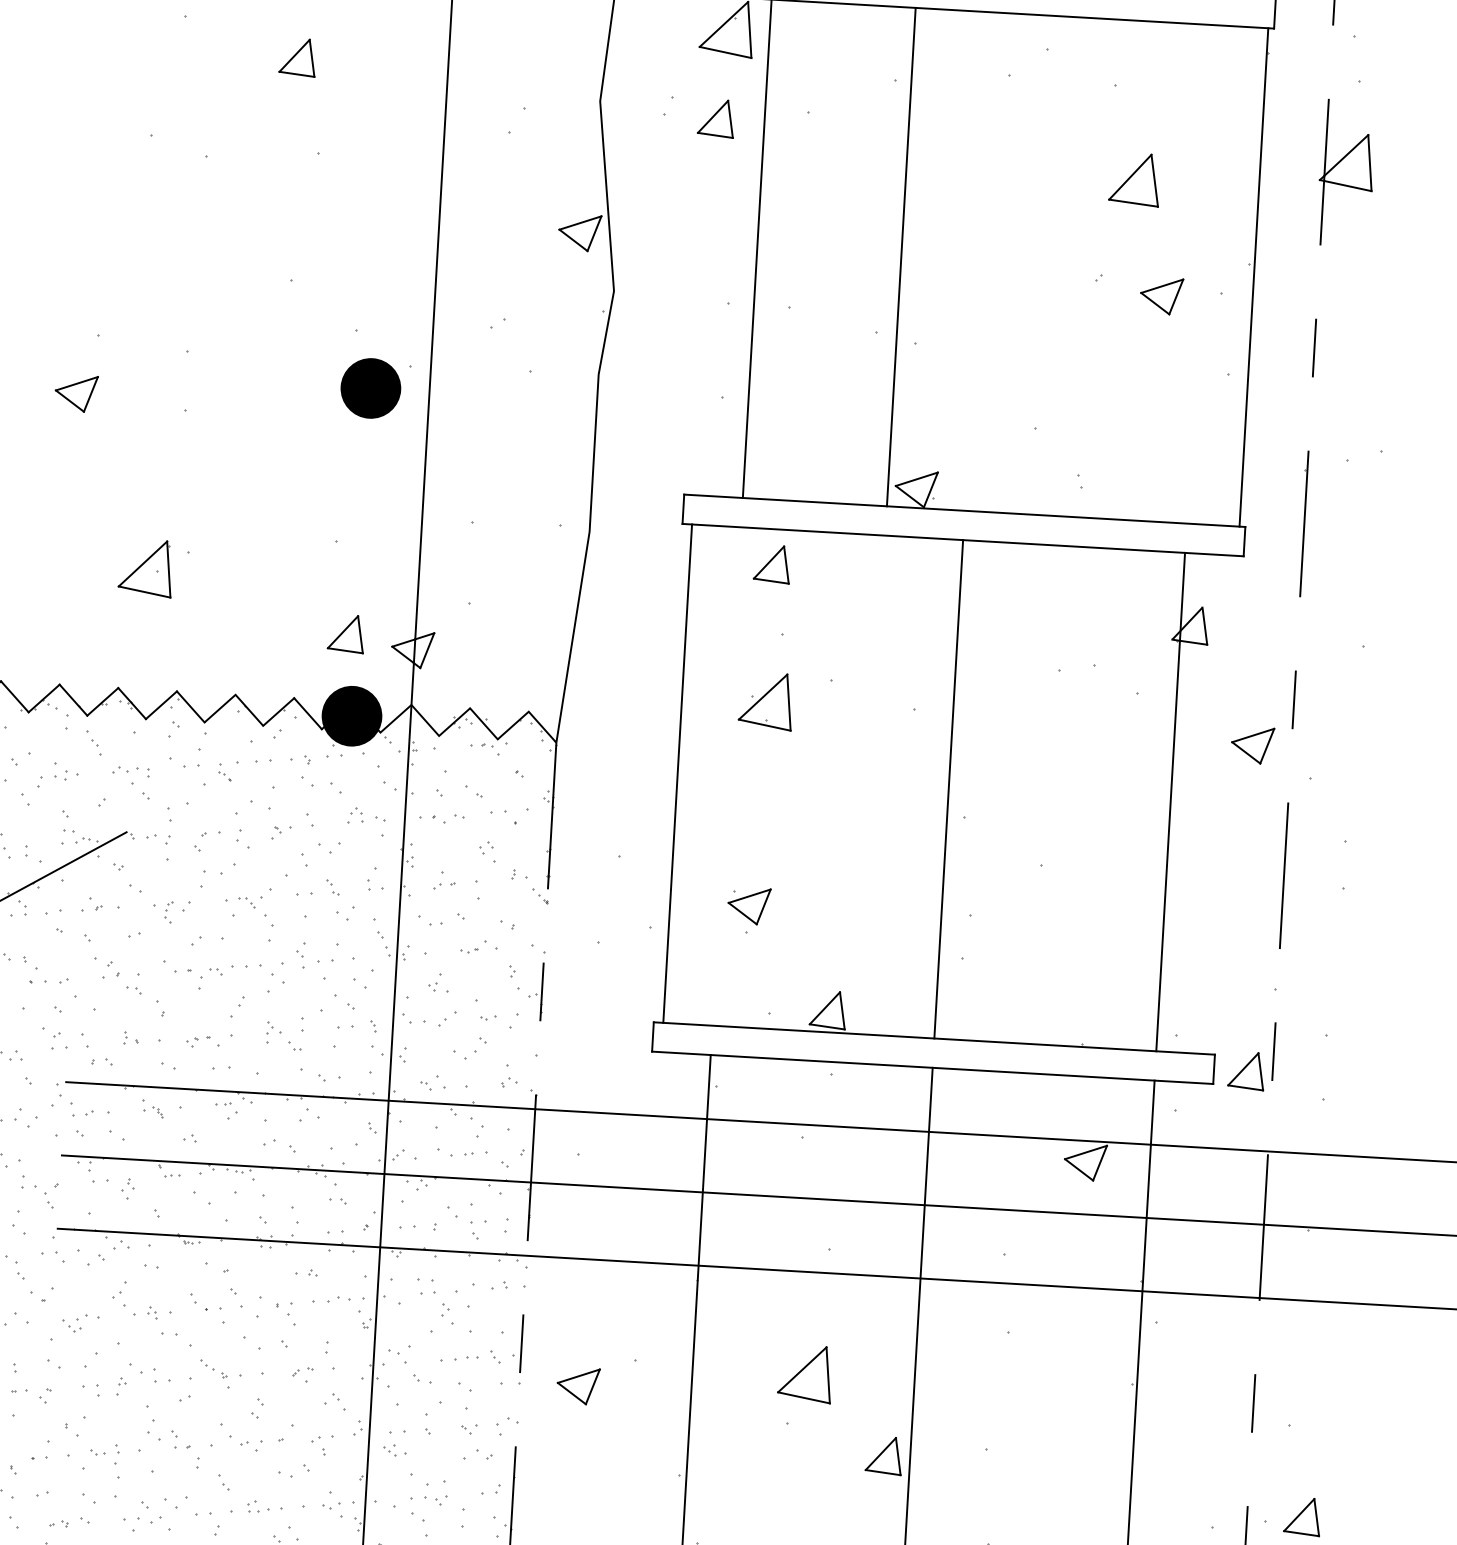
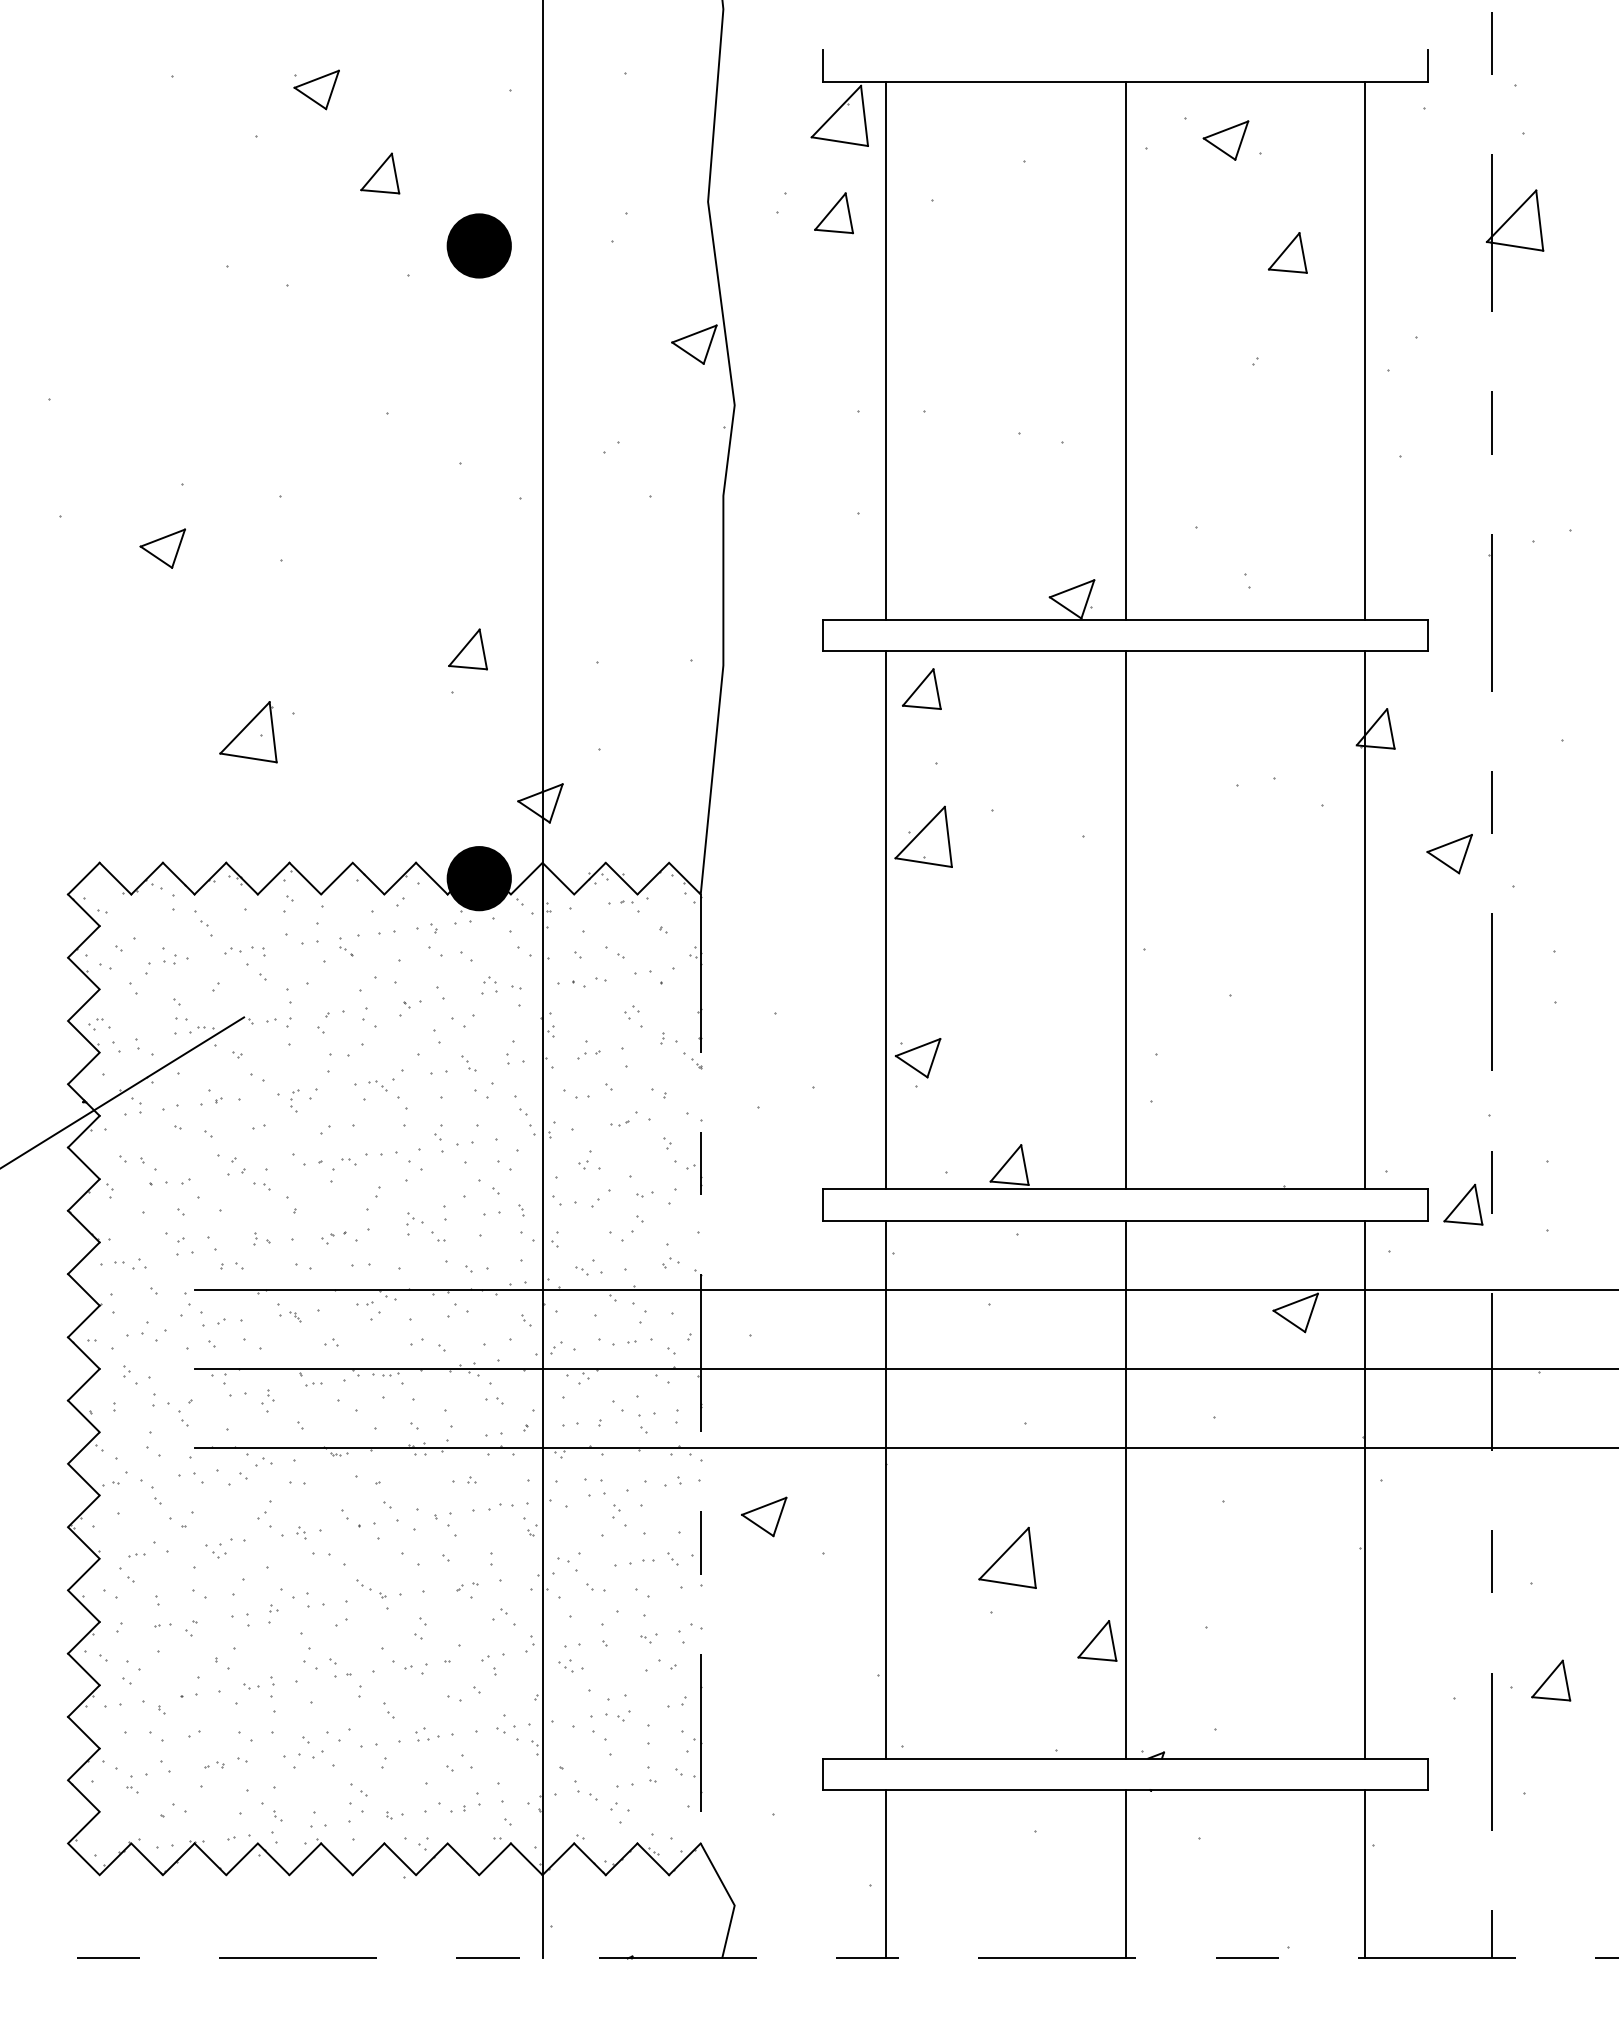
part: (1134, 179) -> (1287, 252), size x0.71
line: (901, 256) -> (1125, 350), moved
line: (1254, 277) -> (1365, 350), moved
part: (1161, 295) -> (1225, 140), moved
part: (370, 387) -> (478, 245), moved
part: (345, 633) -> (467, 649), moved
line: (678, 773) -> (886, 920), moved
part: (578, 1385) -> (764, 1516), moved

